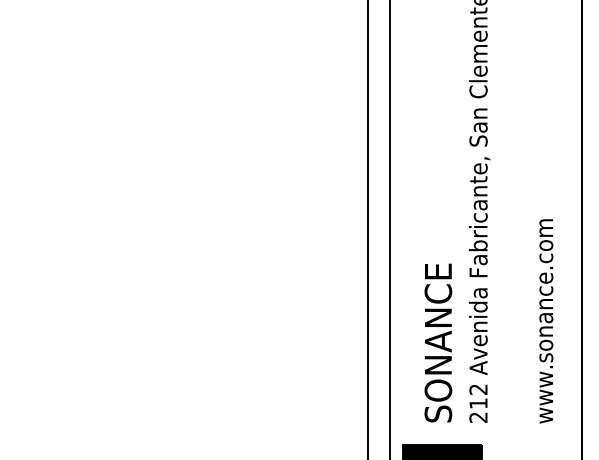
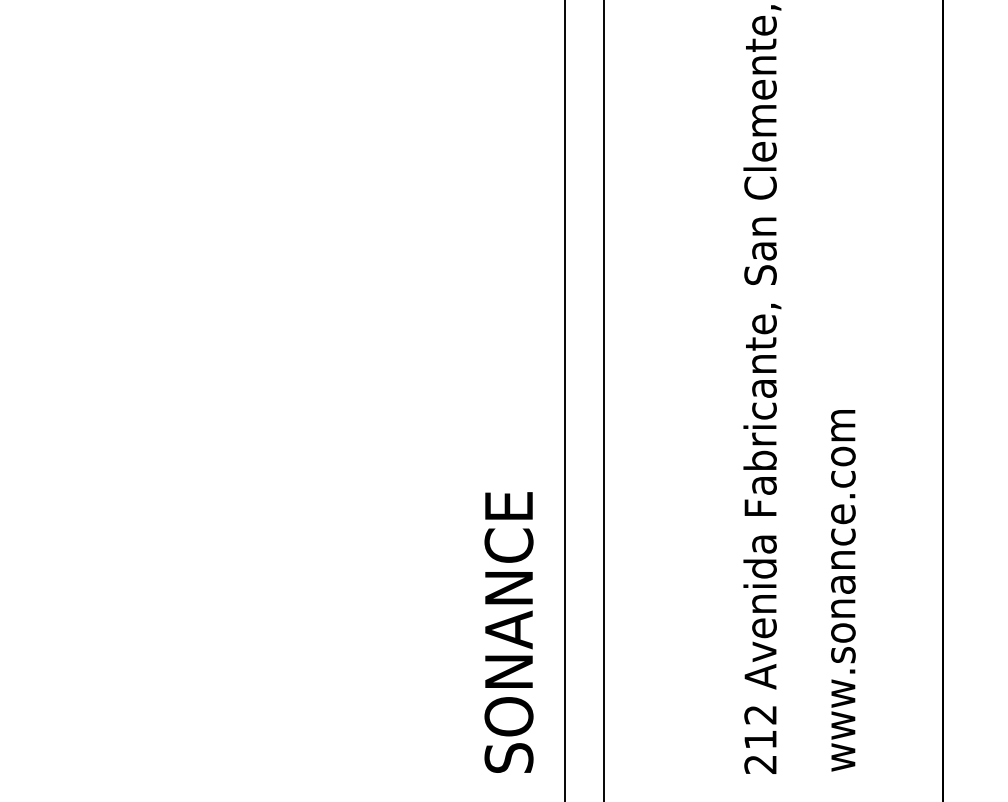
text: (546, 321) -> (843, 590), moved
text: (438, 342) -> (509, 631), moved

